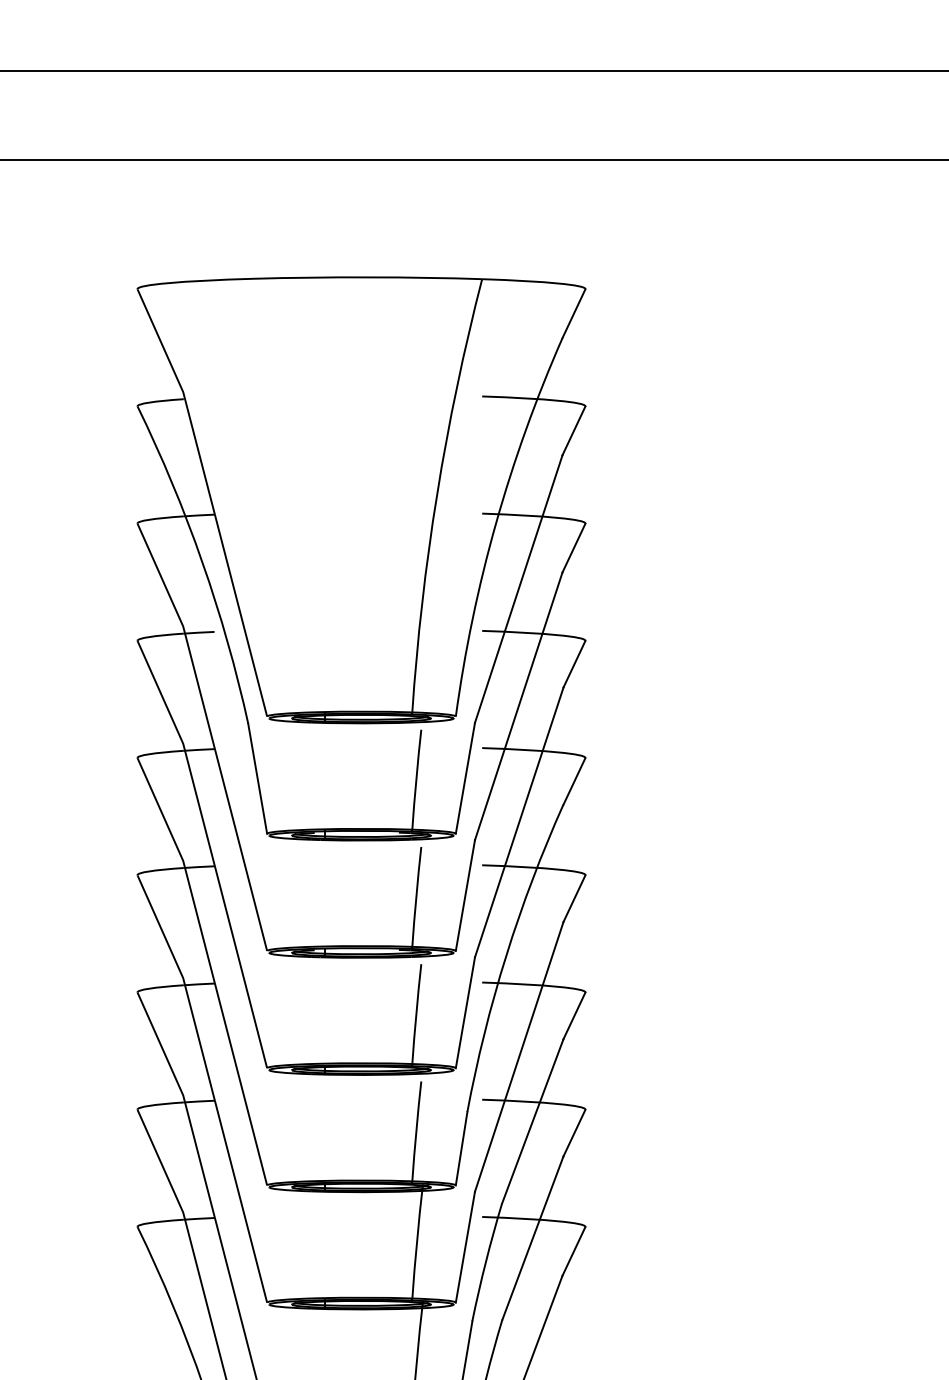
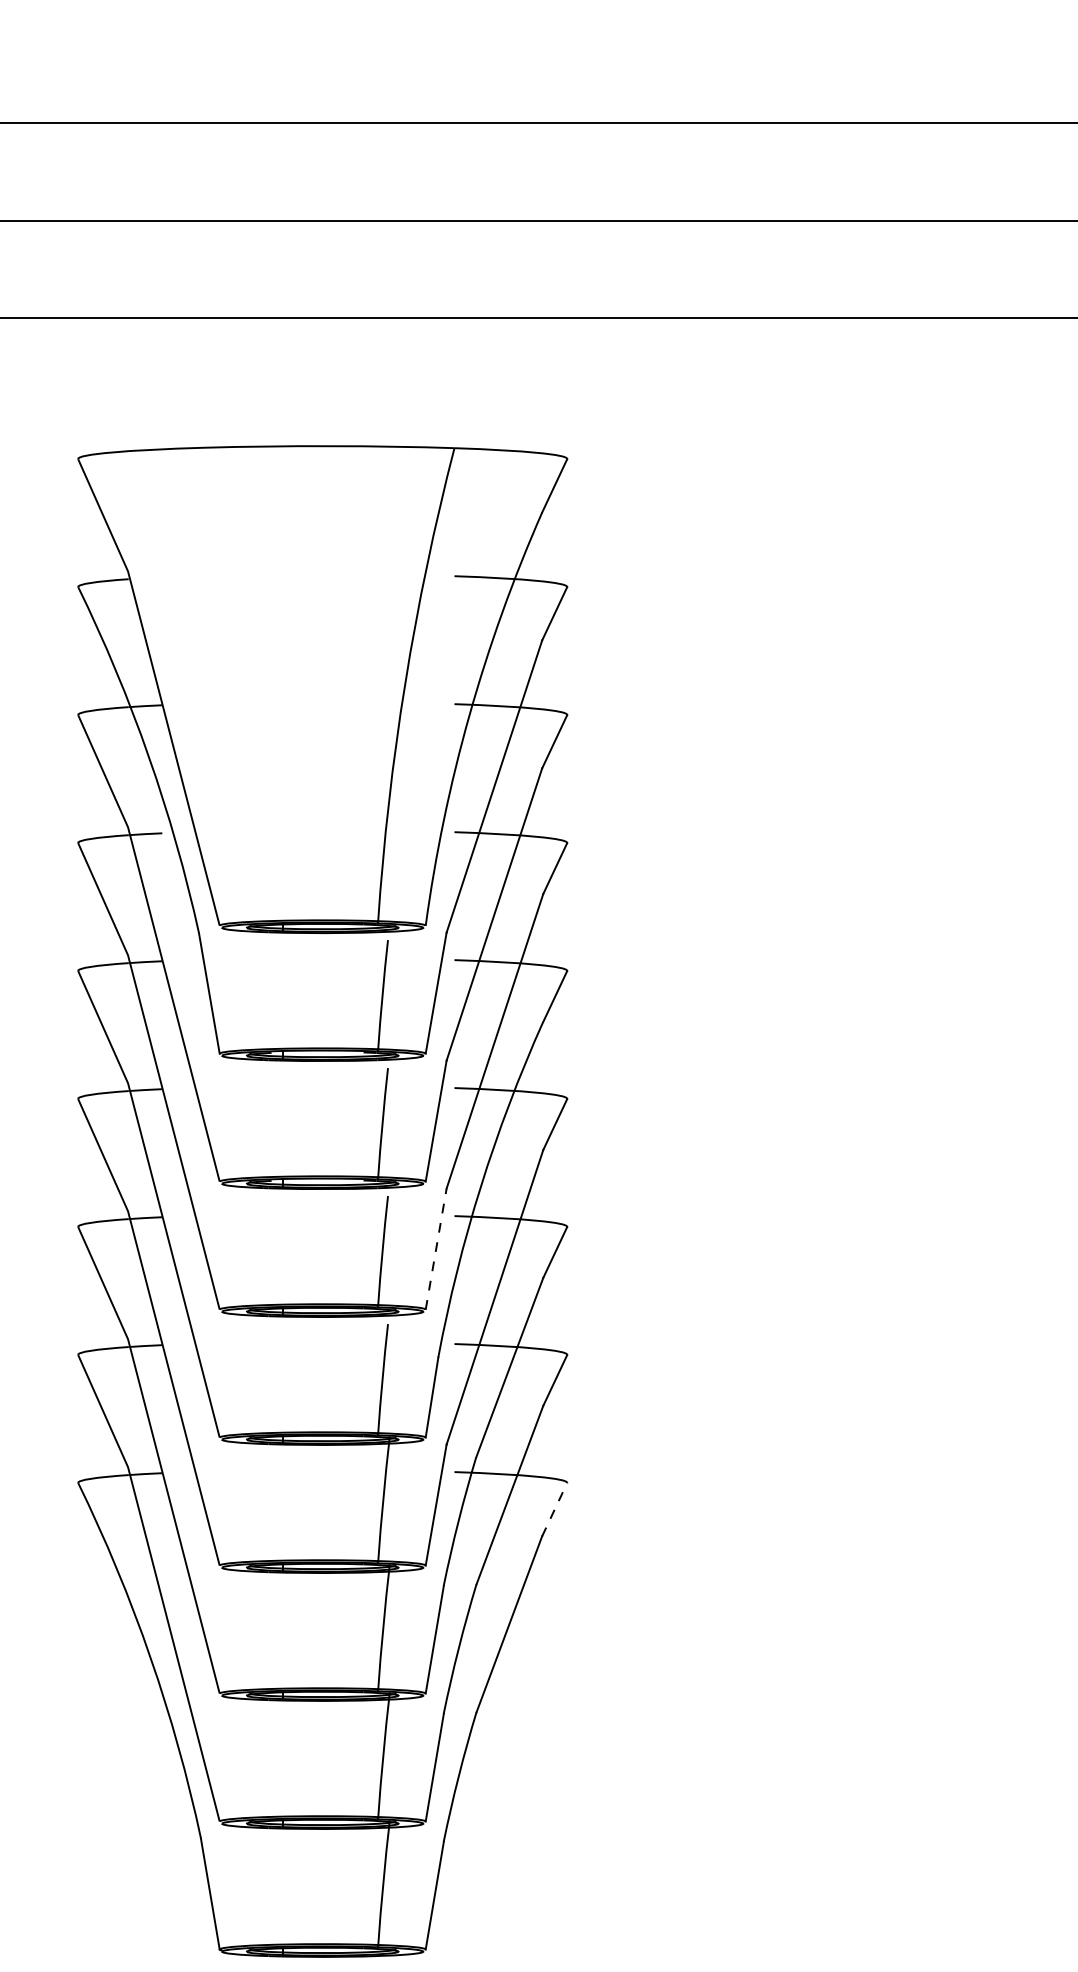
line: (465, 1012) -> (436, 1248), solid -> dashed
line: (573, 1251) -> (554, 1509), solid -> dashed

